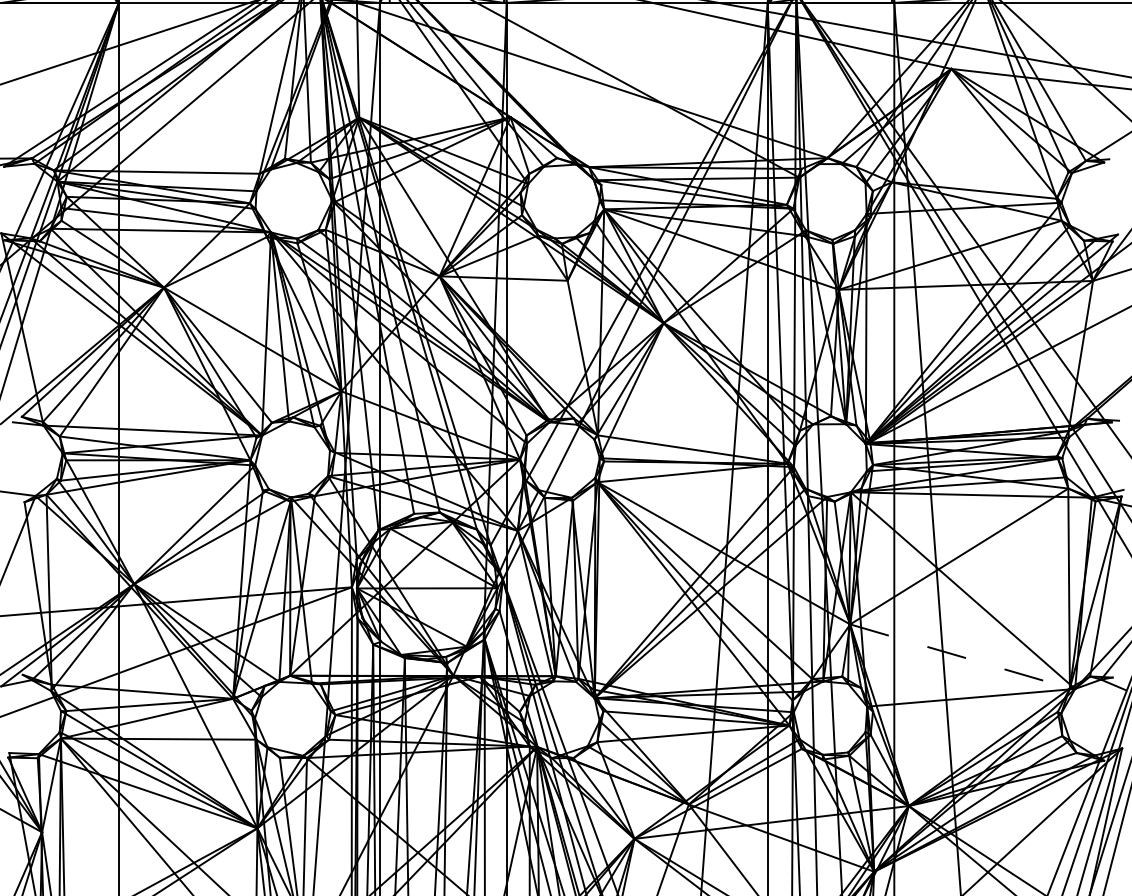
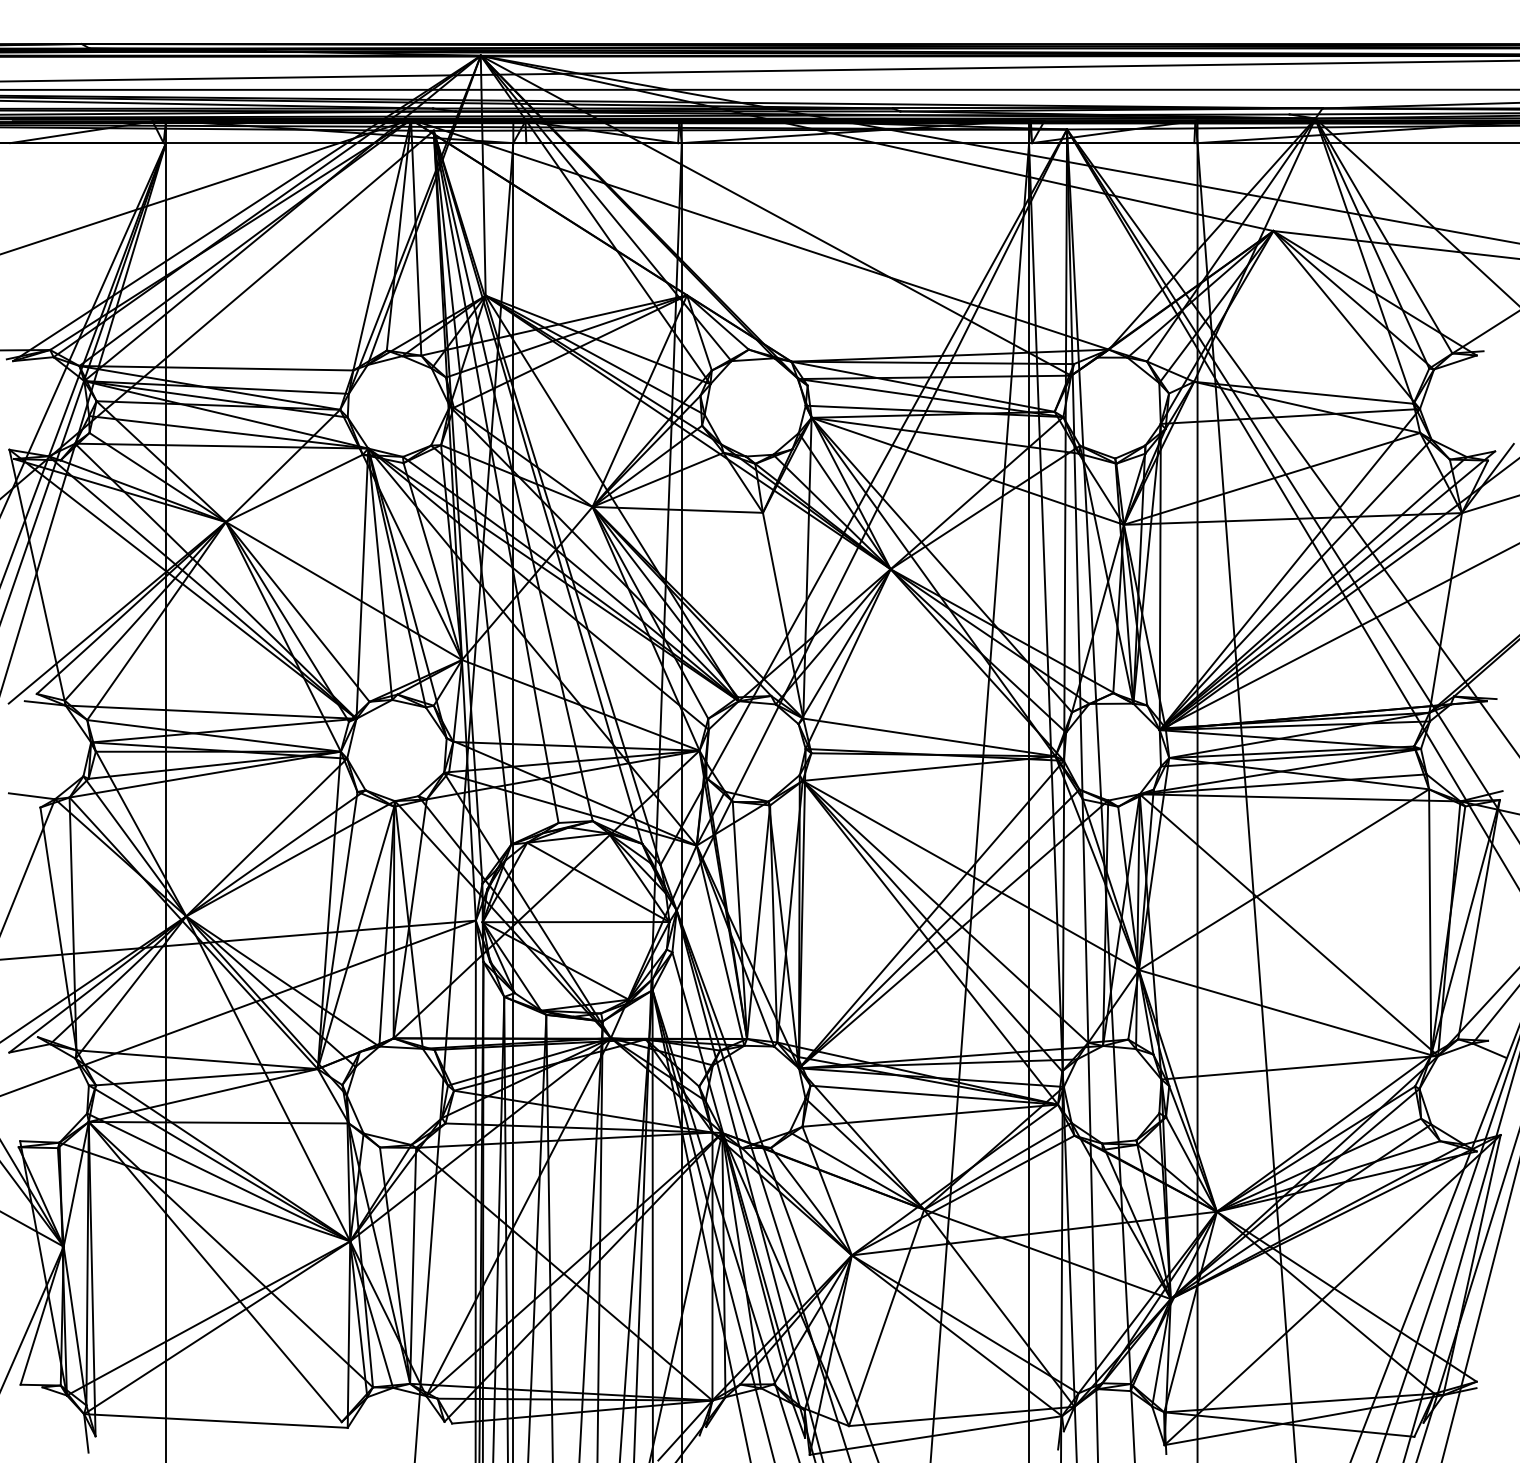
line: (960, 656) -> (1285, 1012), dashed -> solid

